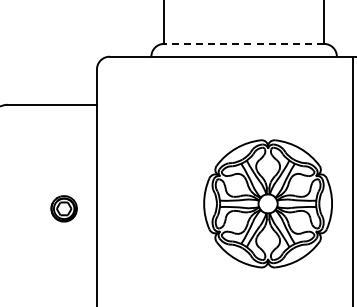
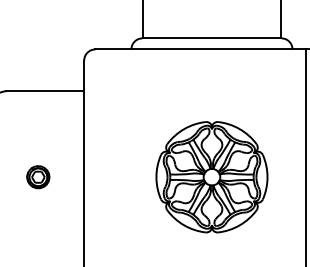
line: (244, 43) -> (212, 37), dashed -> solid
part: (267, 203) -> (211, 176), moved
part: (63, 208) -> (37, 176), moved

